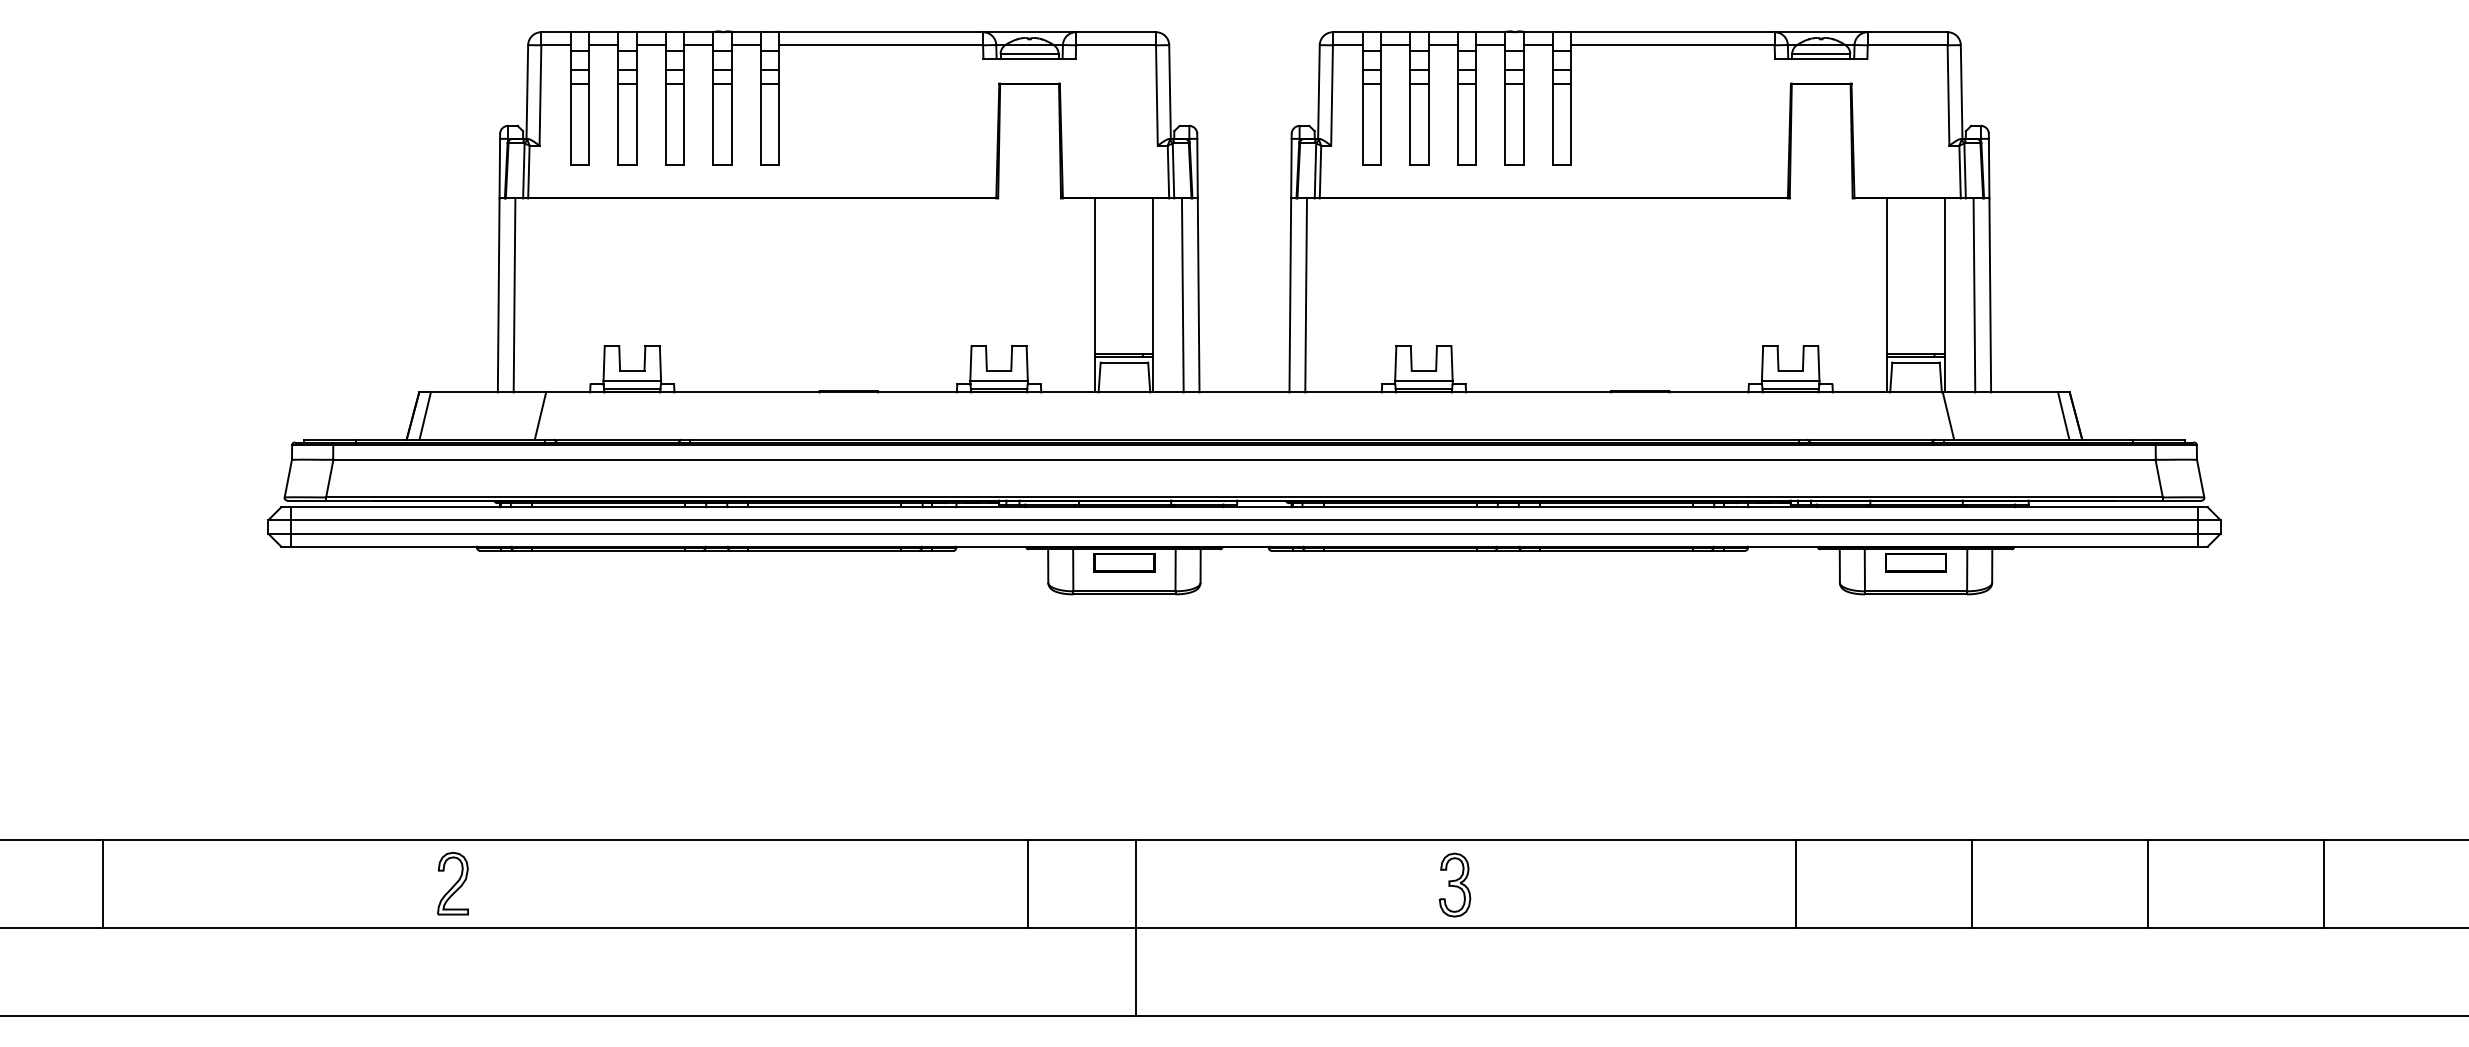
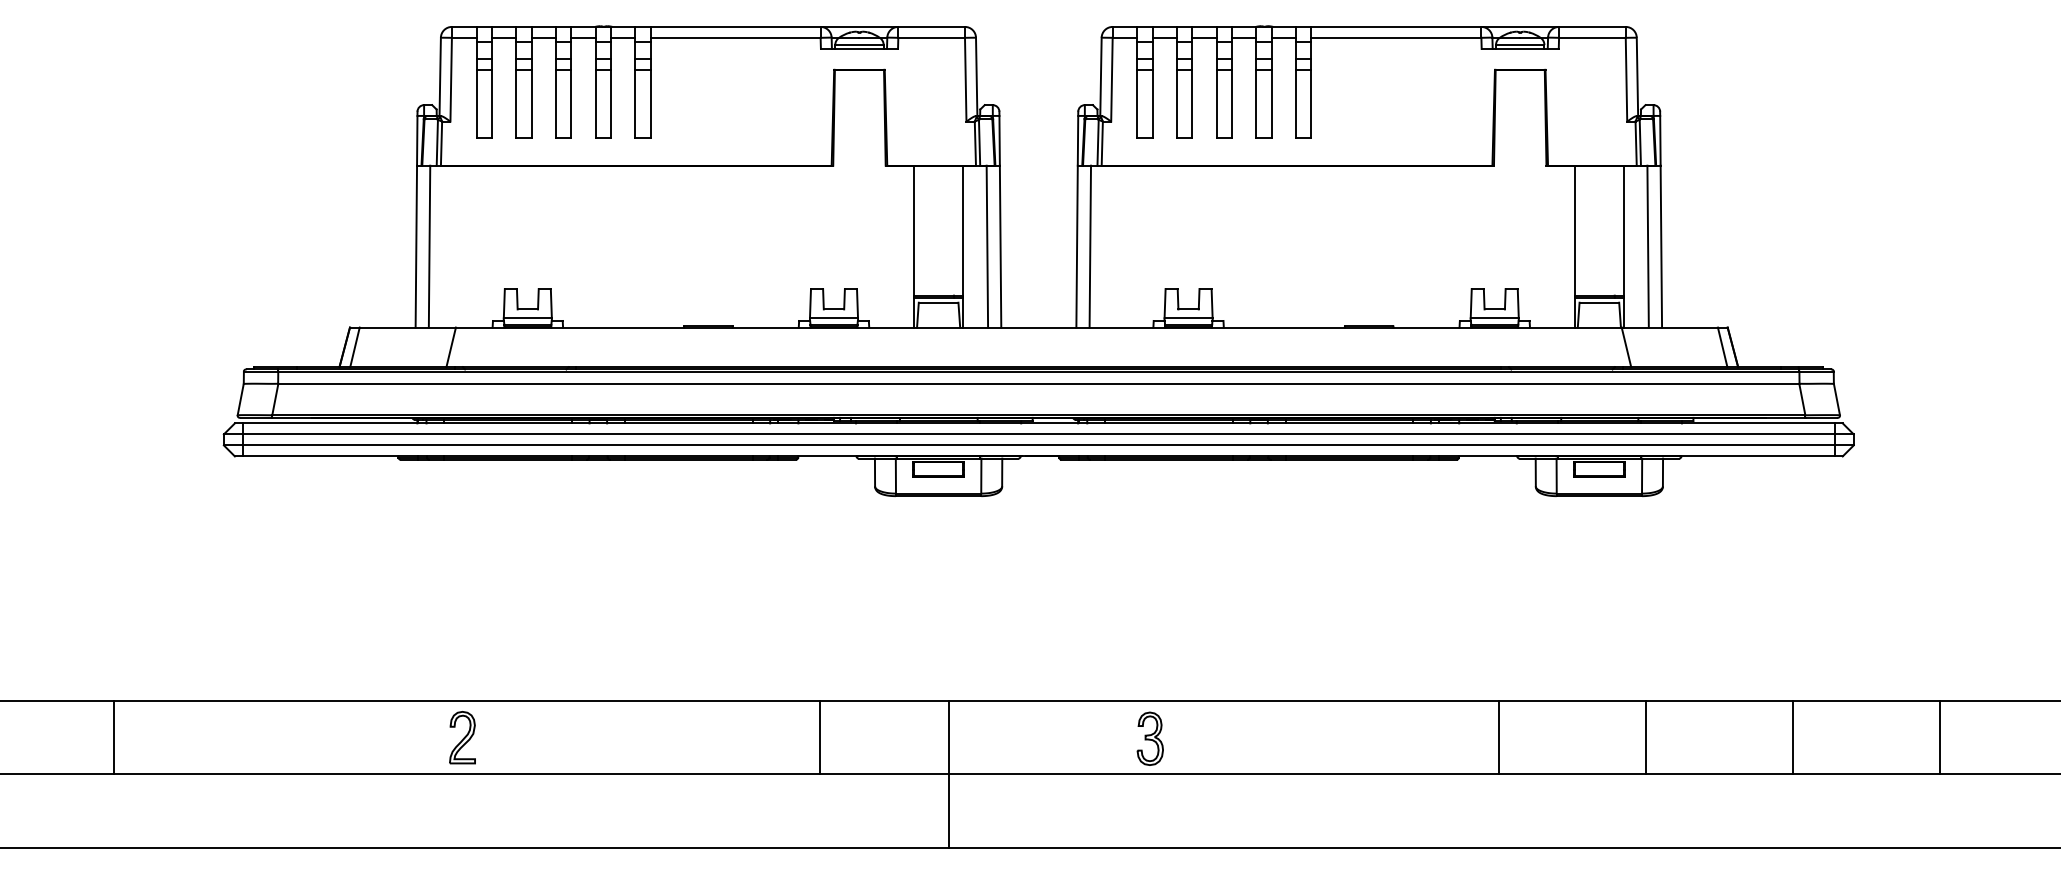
line: (102, 883) -> (113, 737), moved
part: (452, 883) -> (462, 737), moved
line: (1027, 883) -> (820, 737), moved
part: (1455, 884) -> (1150, 738), moved

